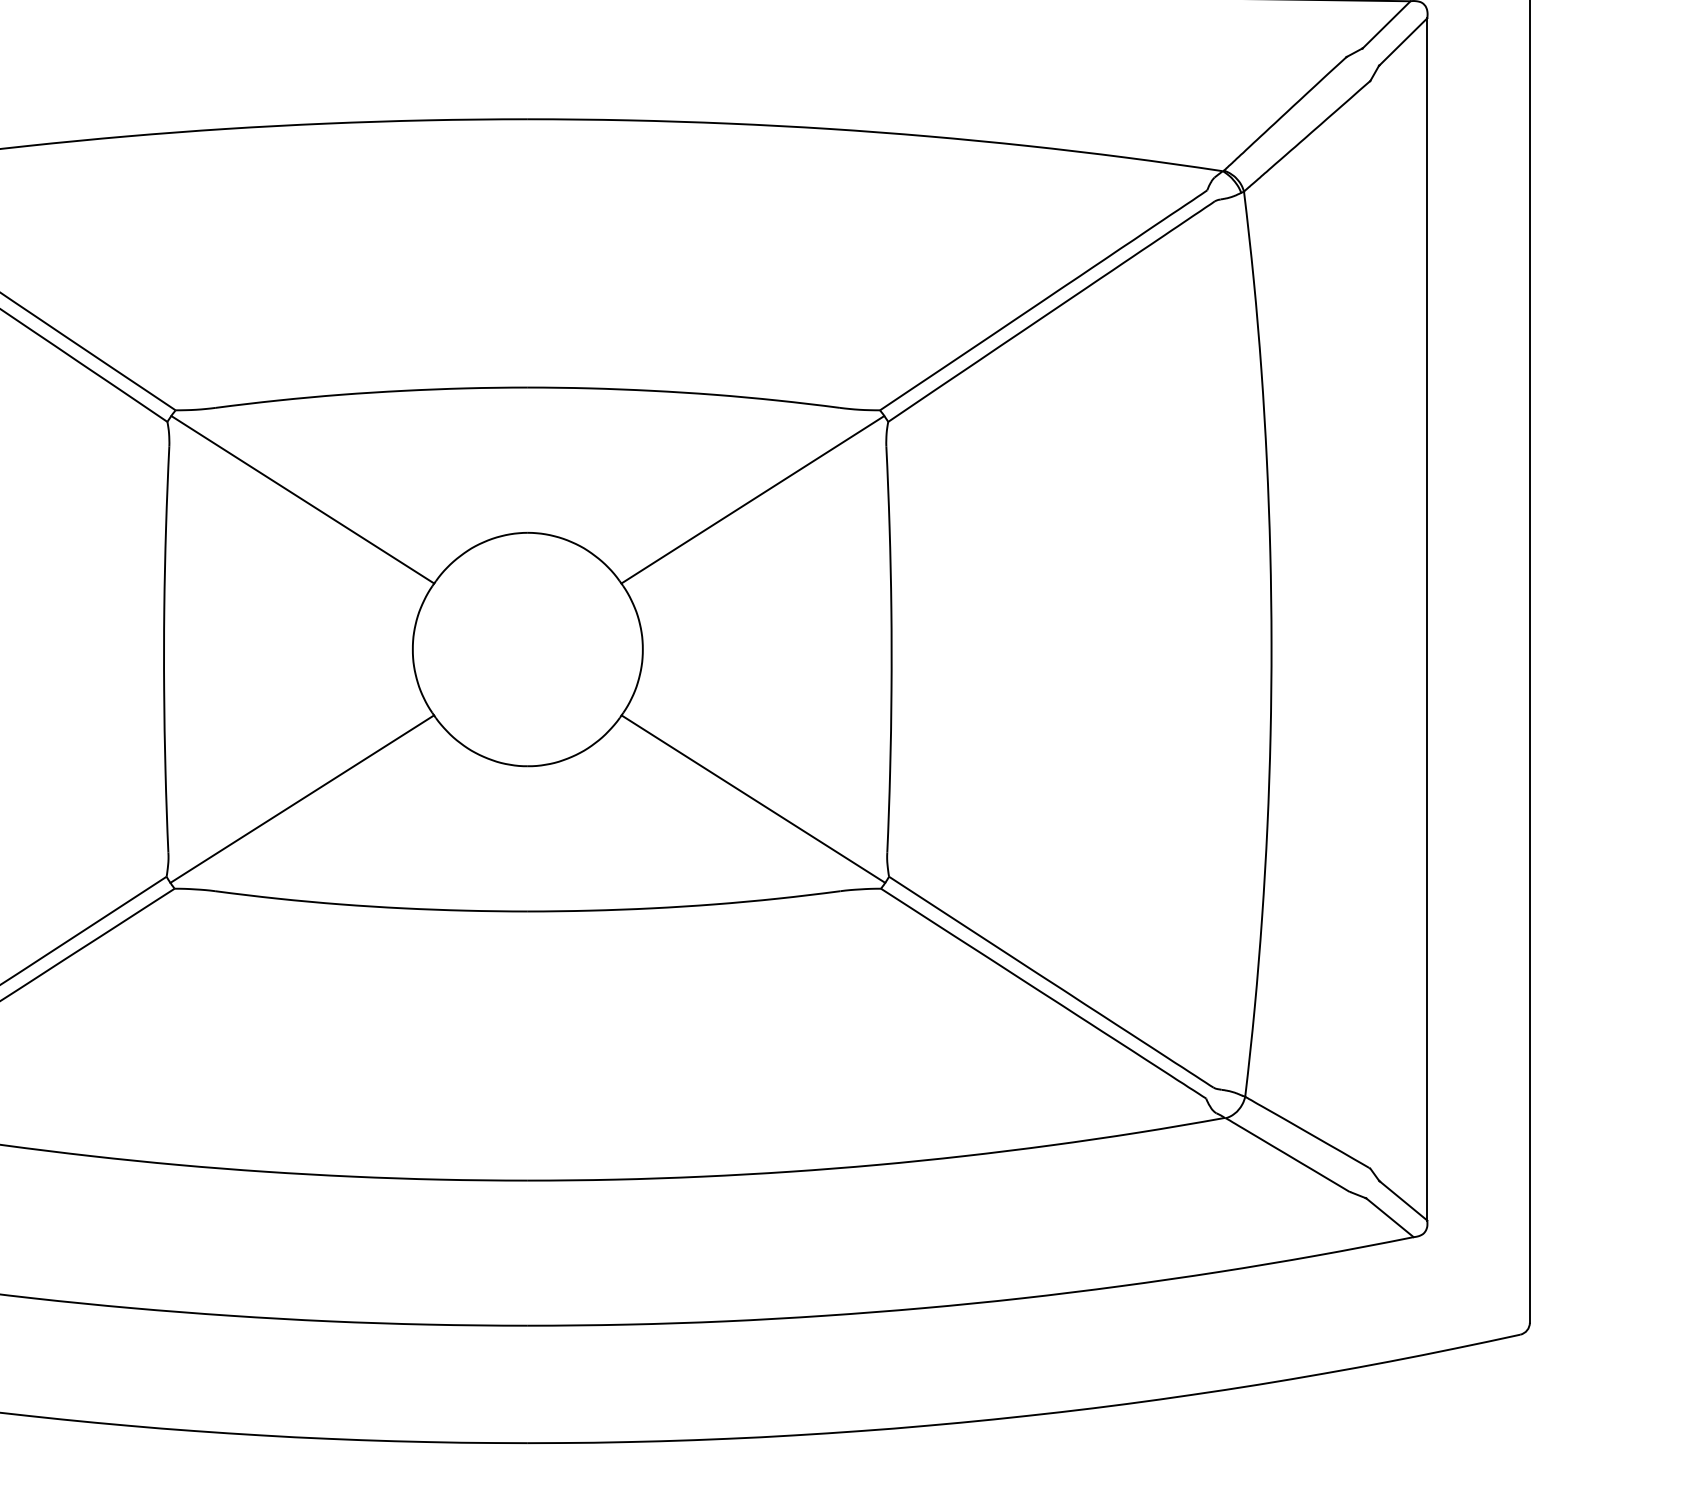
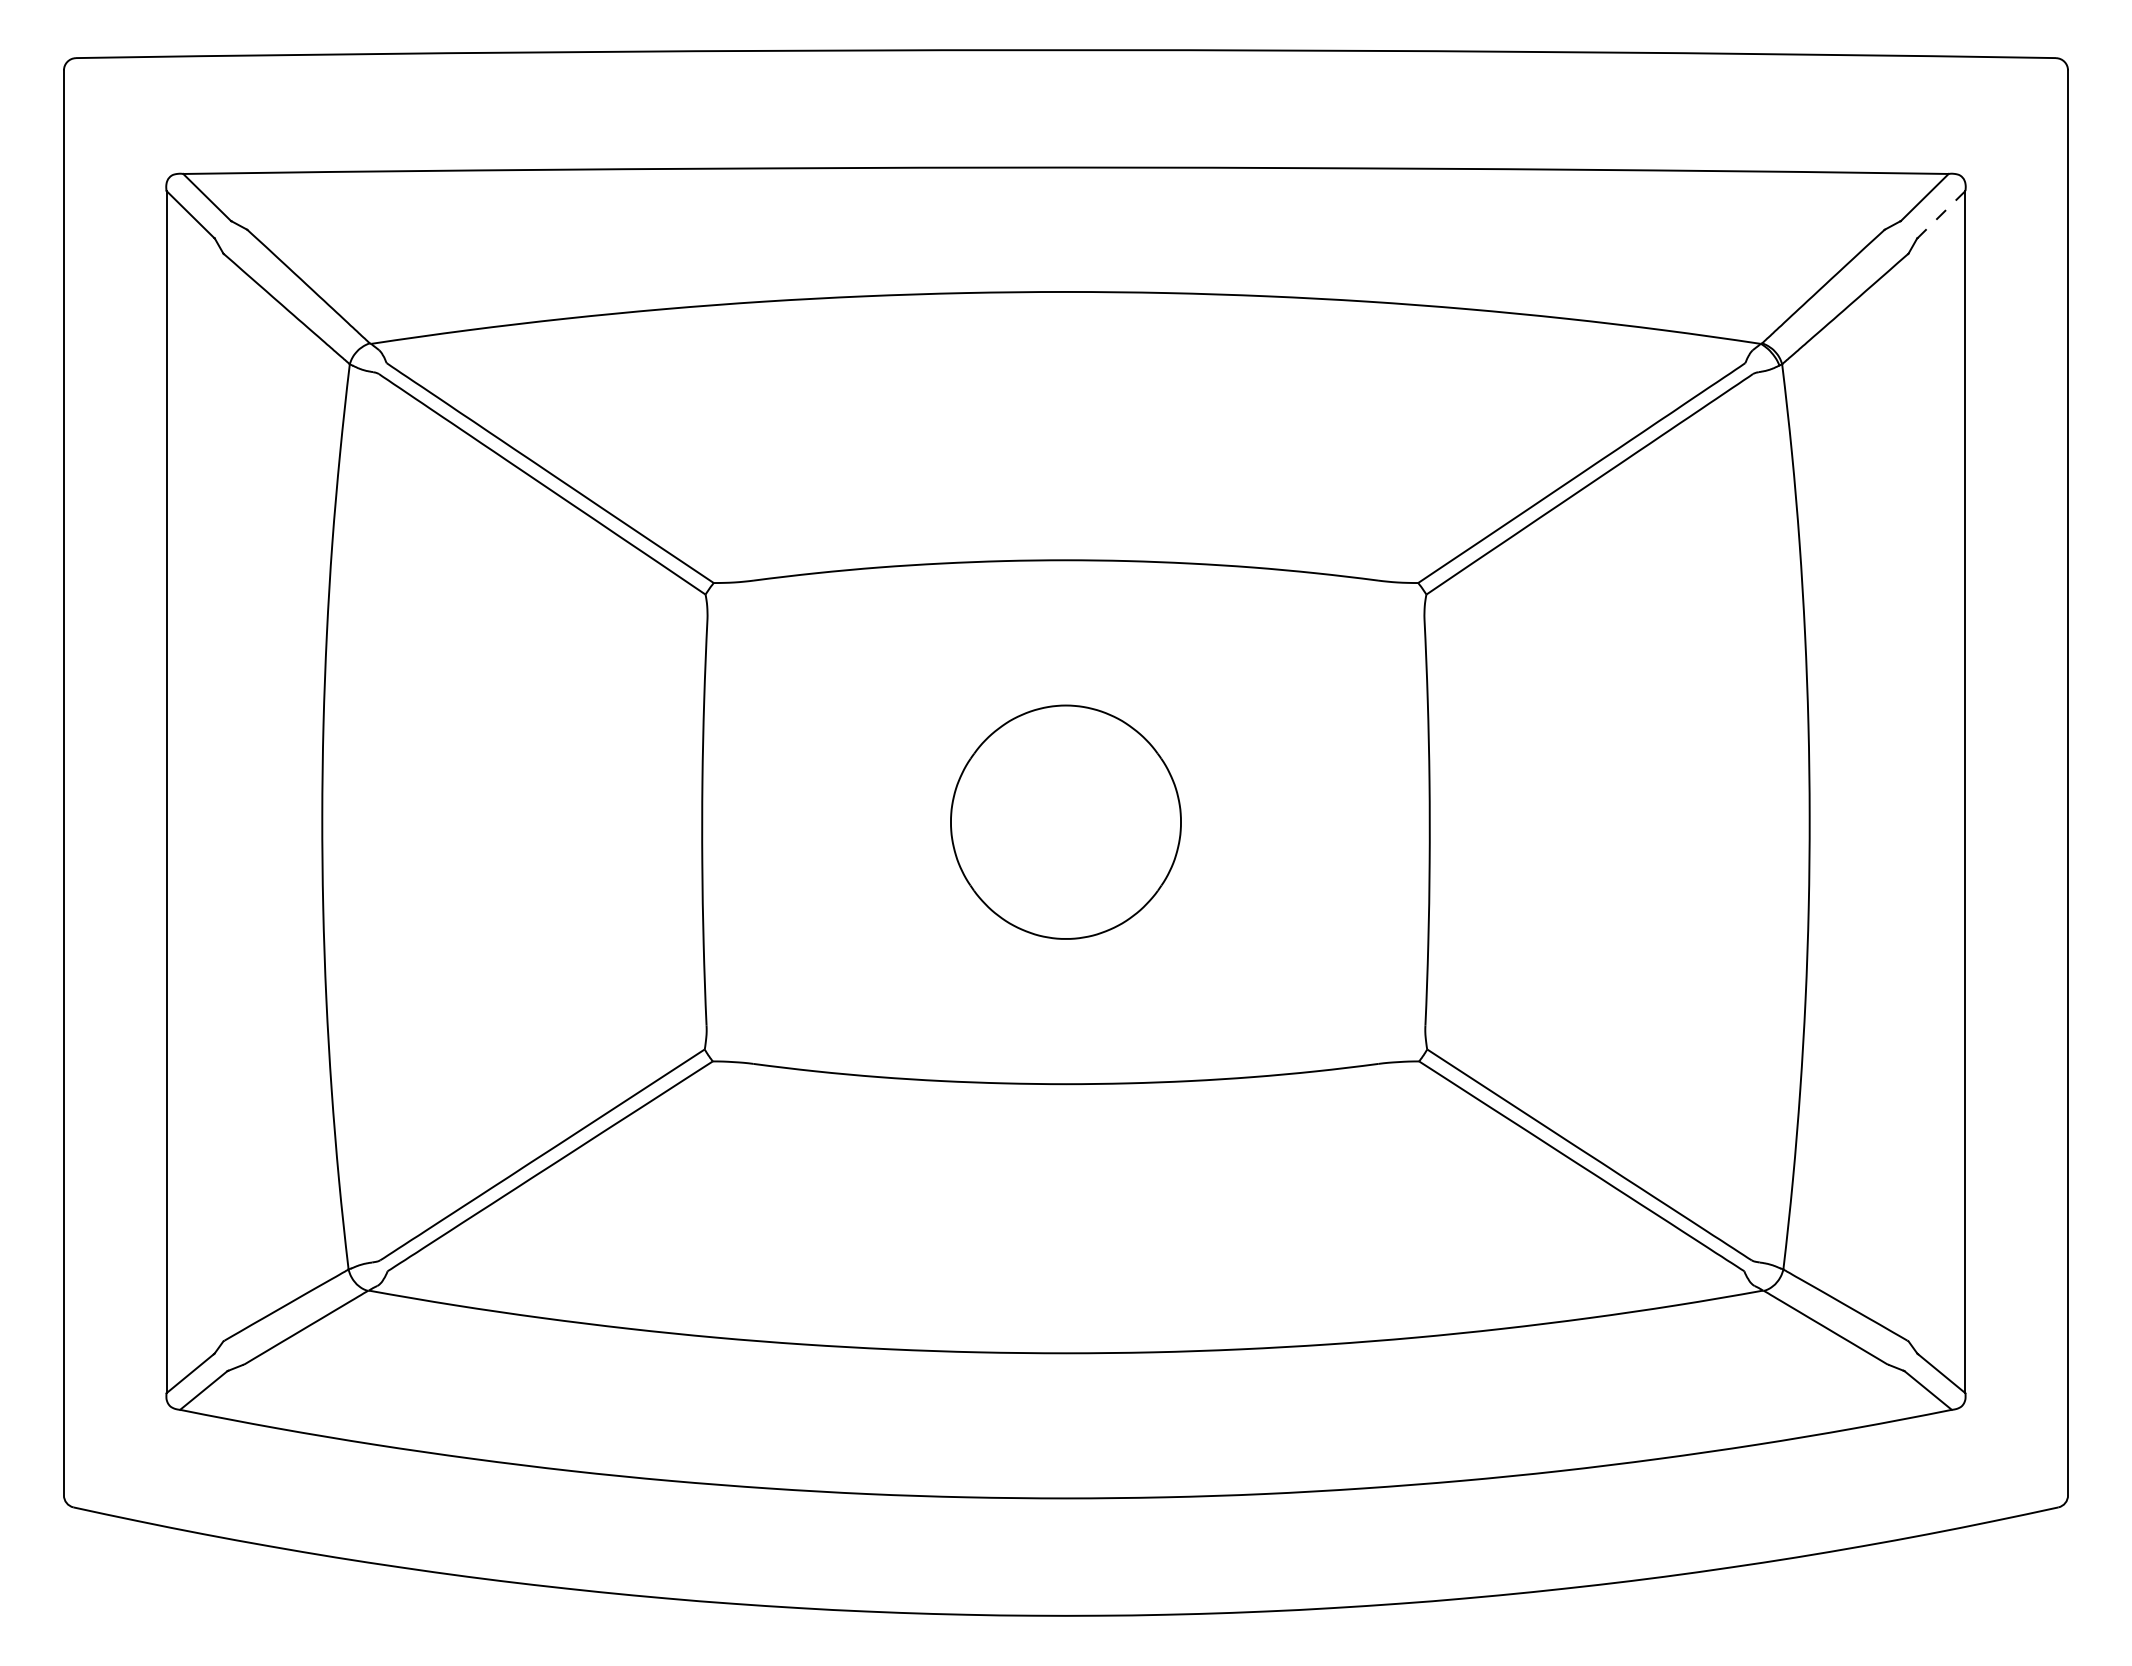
line: (1403, 41) -> (1941, 214), solid -> dashed
line: (302, 499) -> (840, 672), removed
line: (752, 499) -> (1290, 672), removed
line: (302, 798) -> (840, 971), removed
line: (753, 798) -> (1291, 971), removed

